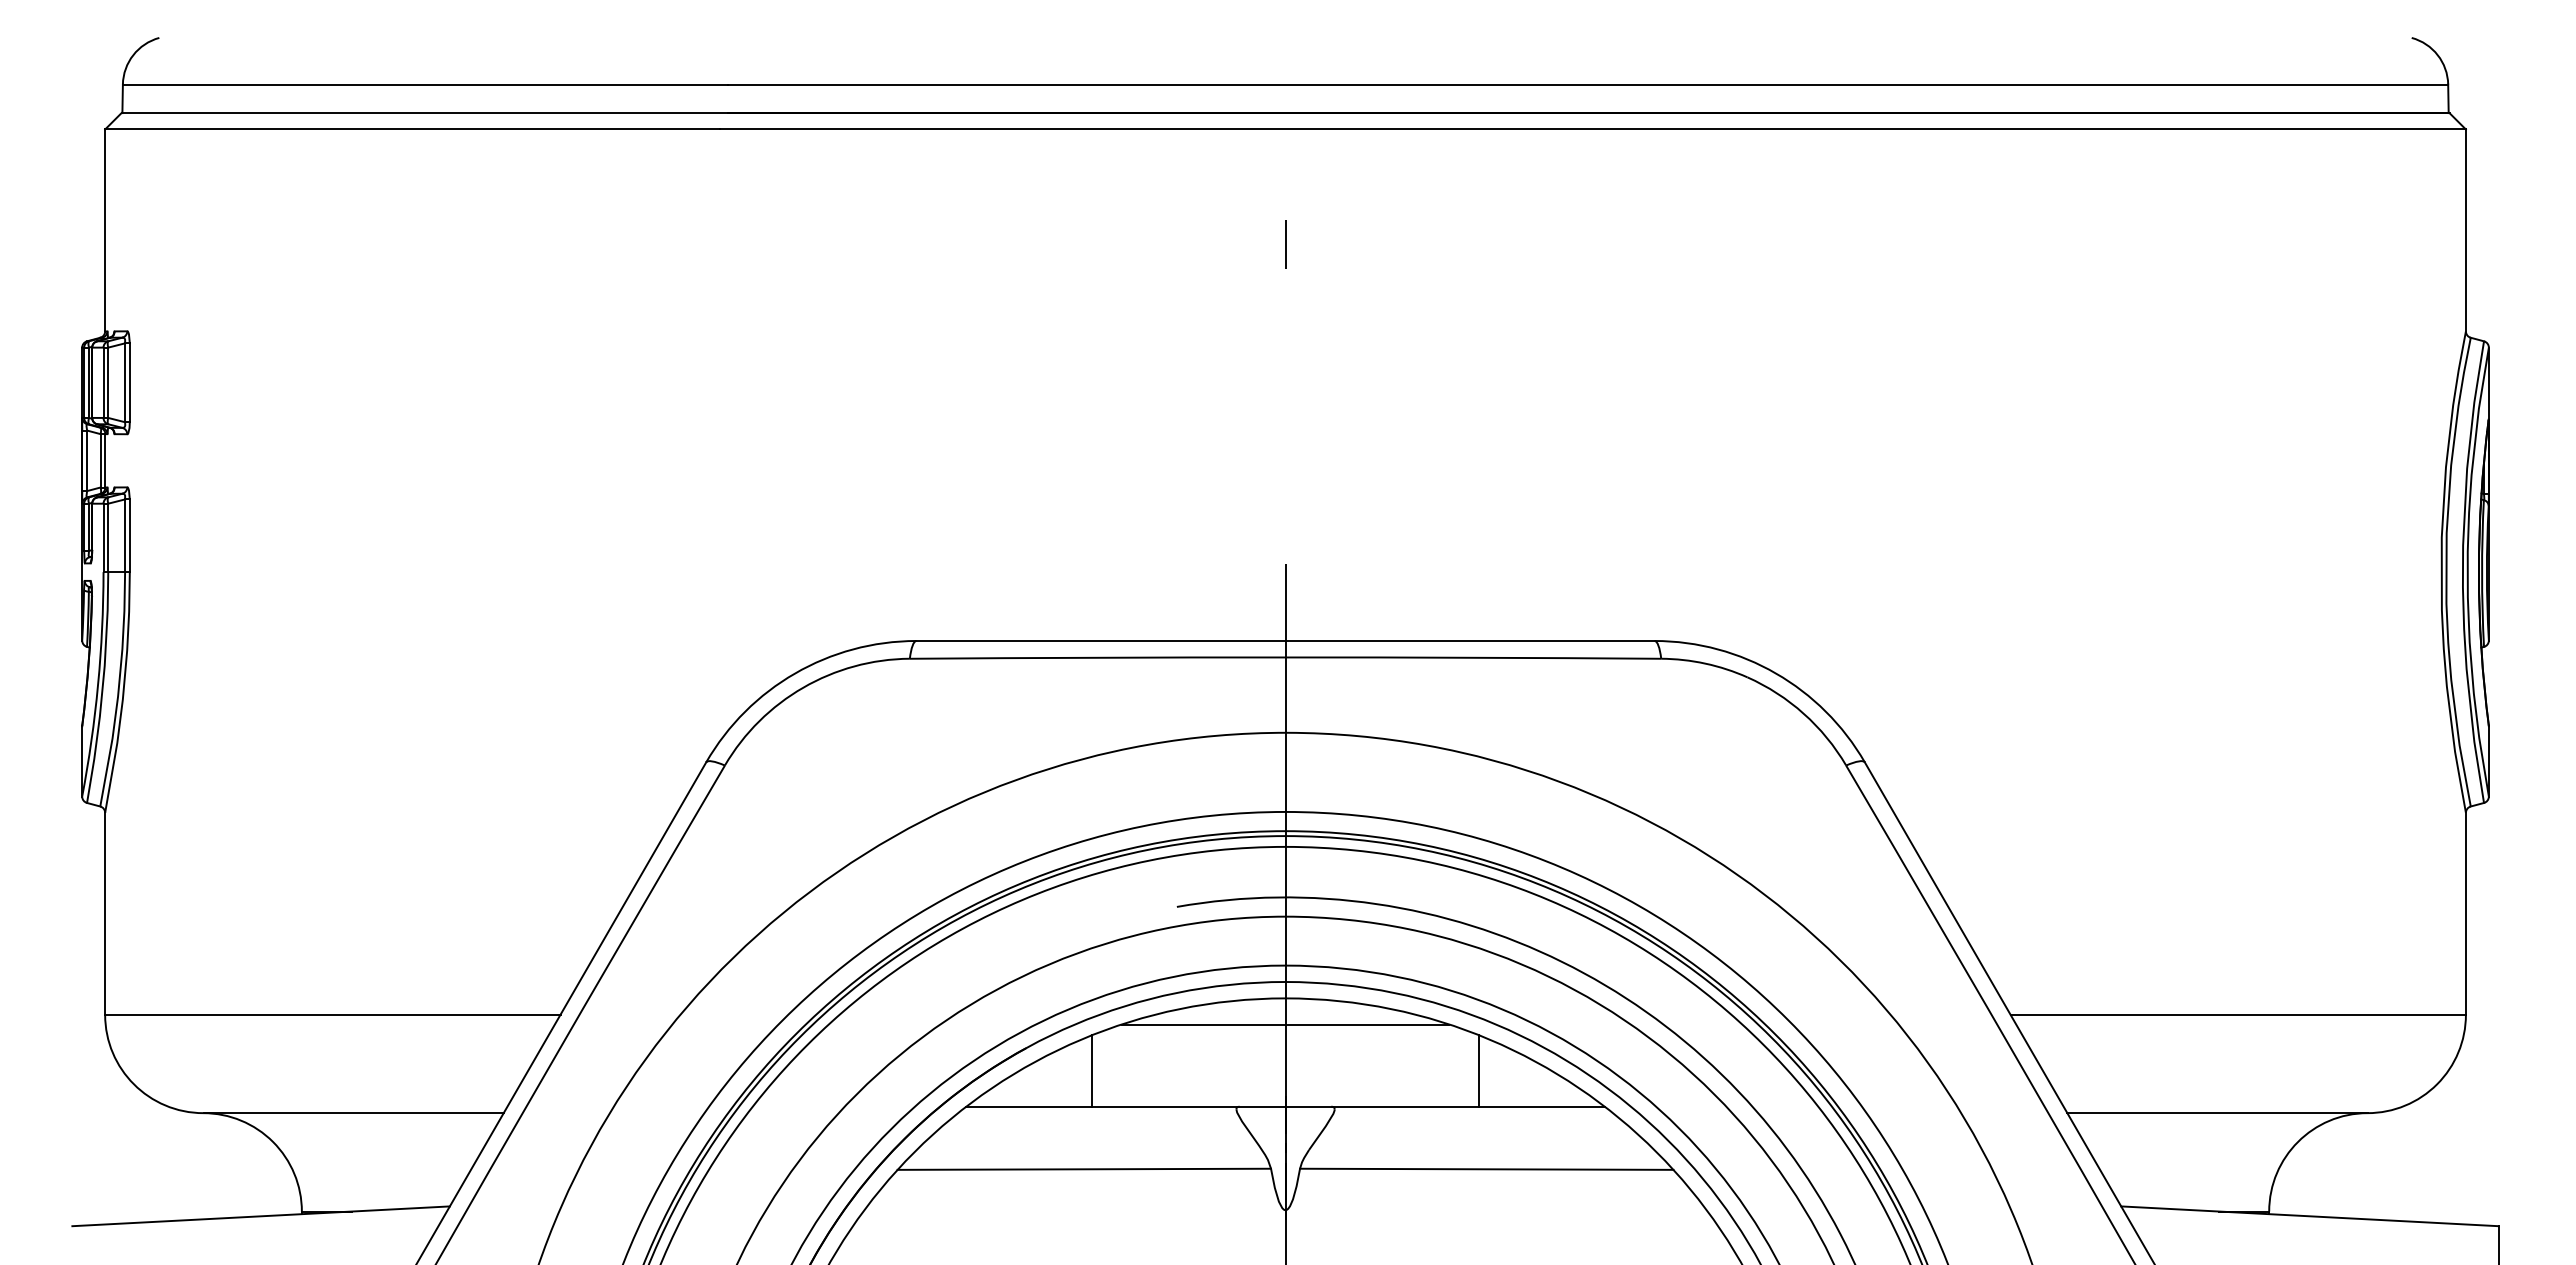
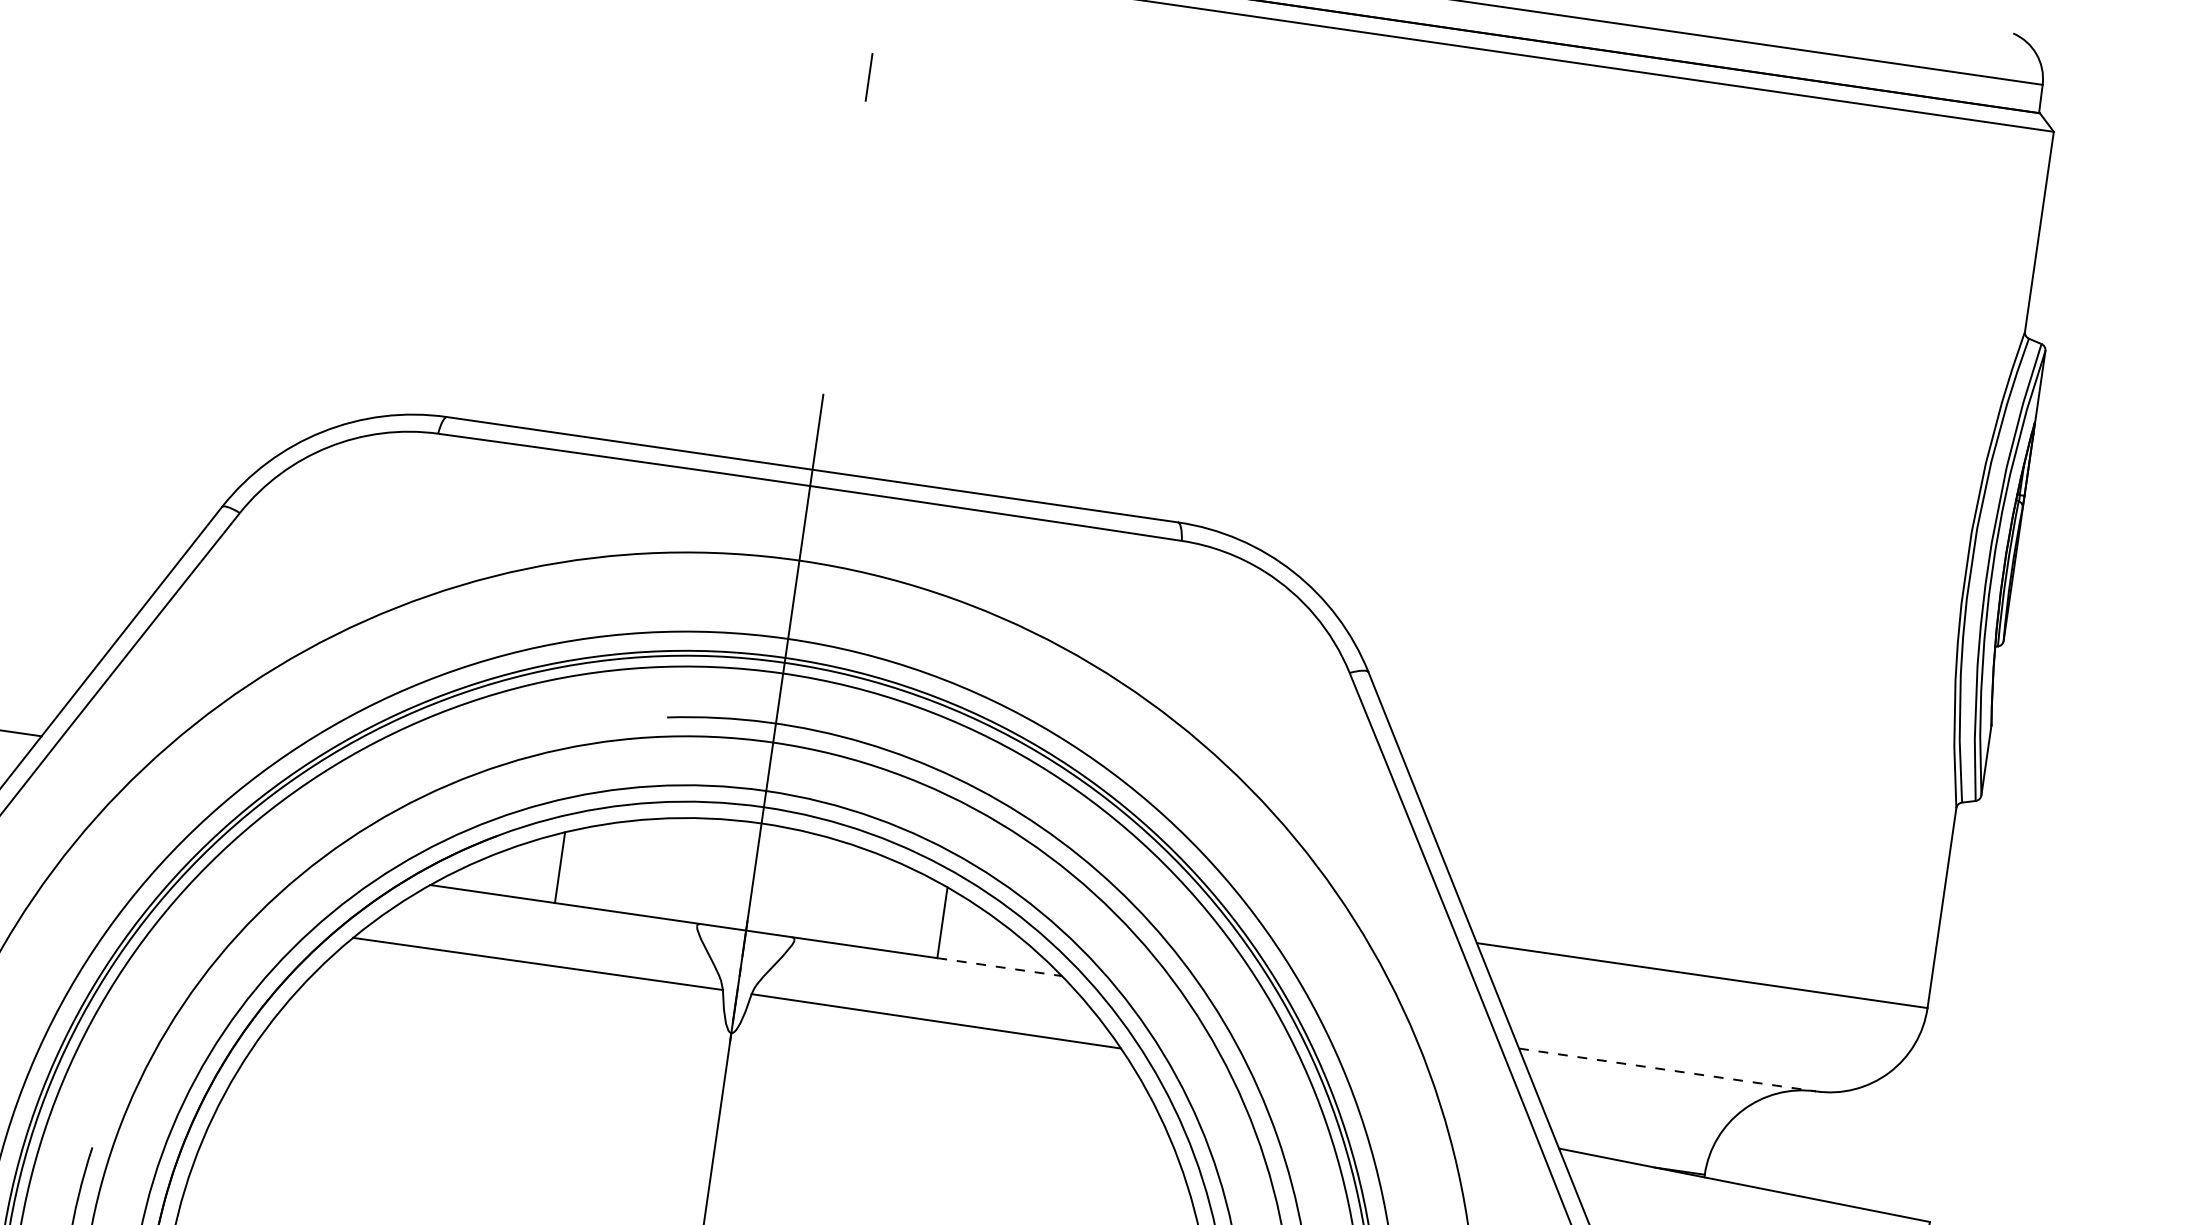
line: (1285, 1024) -> (757, 849), removed
line: (1541, 1106) -> (999, 966), solid -> dashed
line: (2217, 1113) -> (1667, 1070), solid -> dashed

